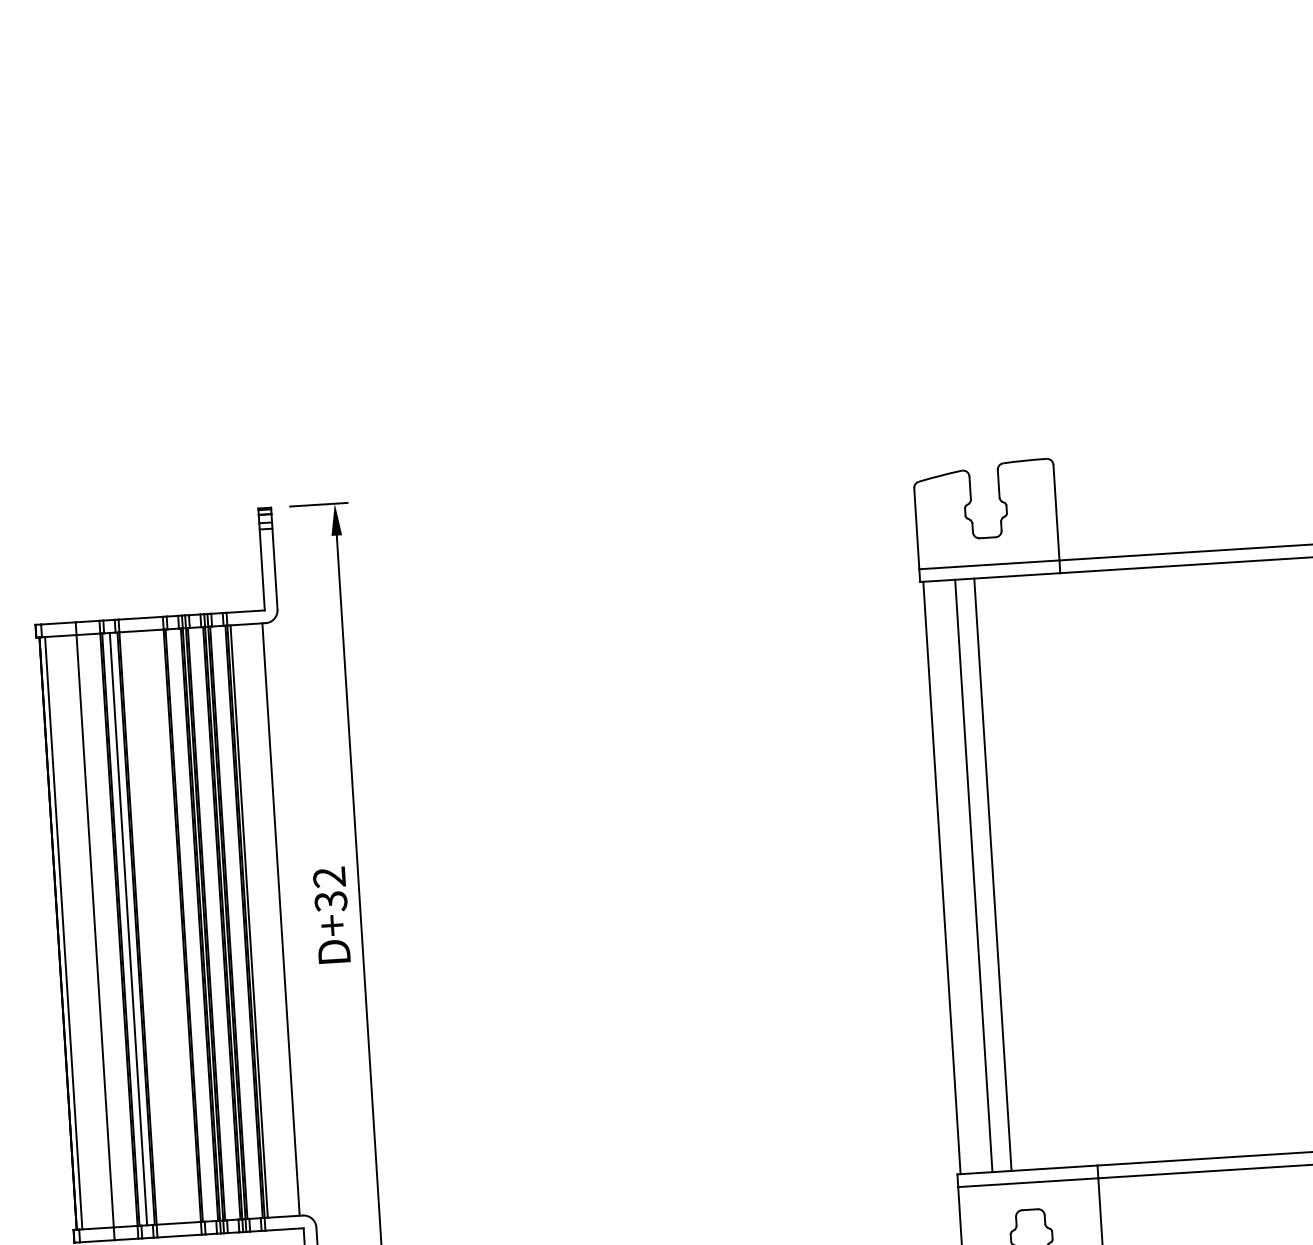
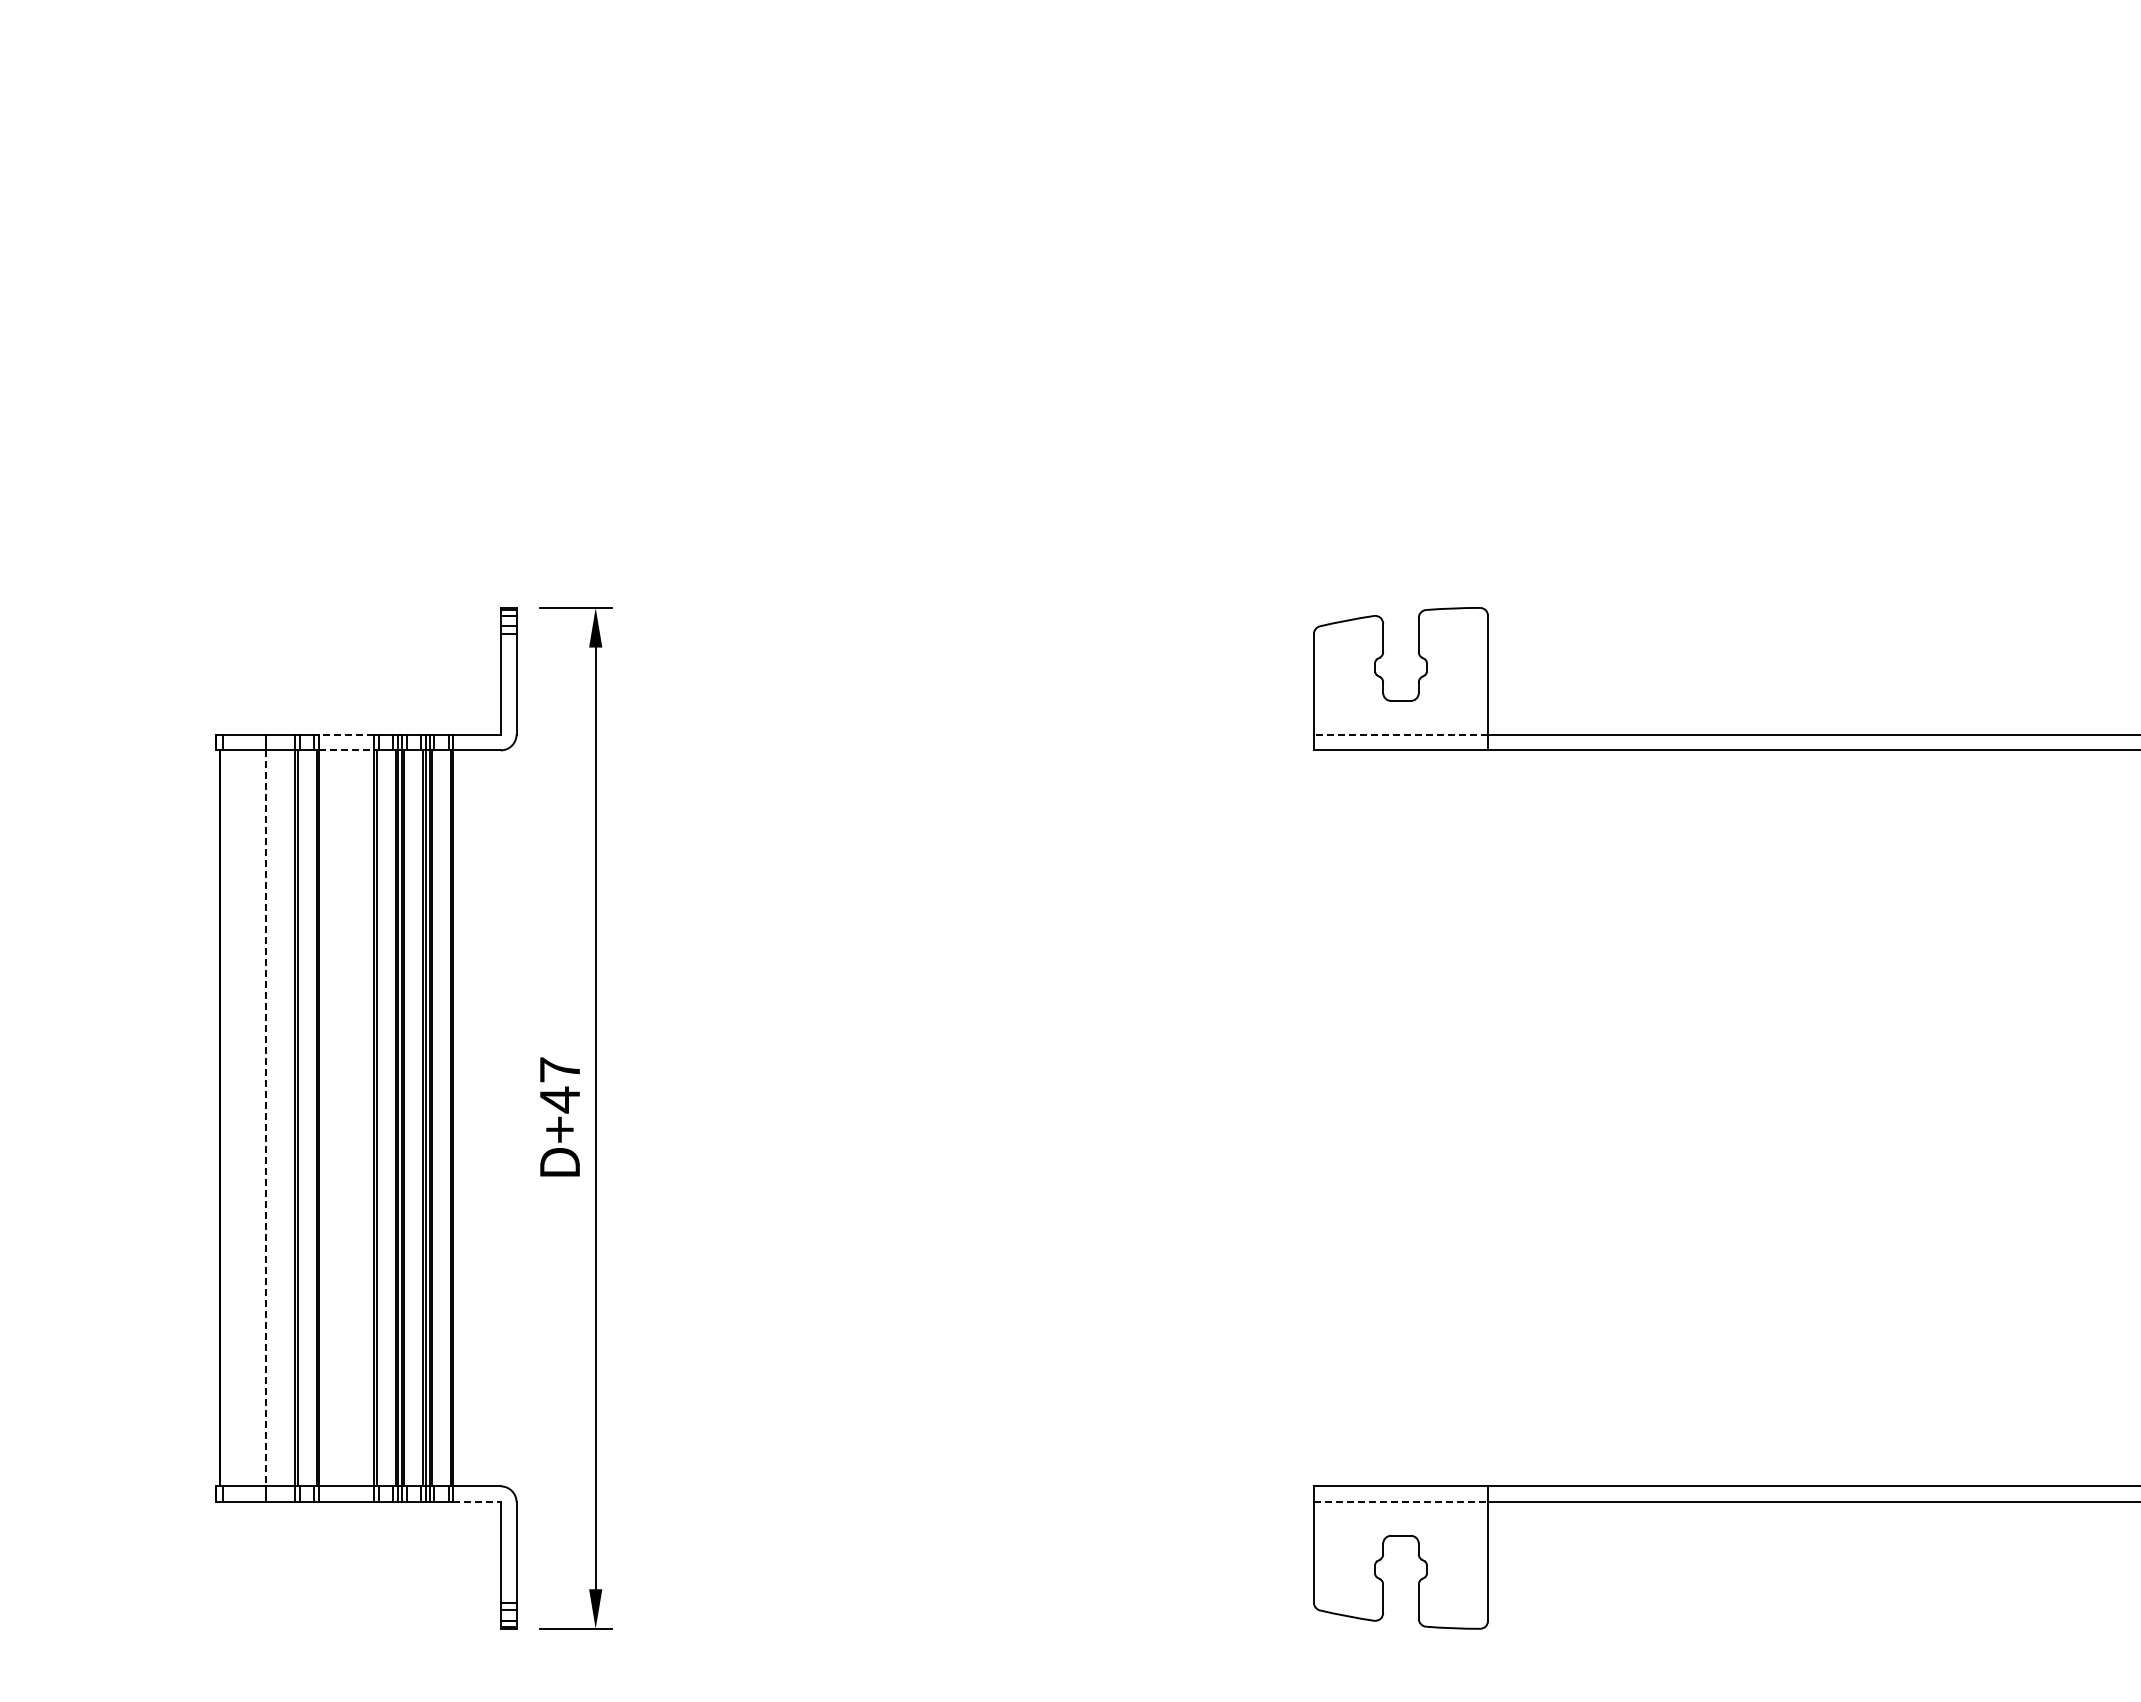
line: (989, 564) -> (1400, 734), solid -> dashed
line: (140, 618) -> (346, 734), solid -> dashed
line: (142, 631) -> (347, 750), solid -> dashed
line: (993, 874) -> (1381, 1118), removed
line: (973, 876) -> (1357, 1118), removed
line: (941, 878) -> (1317, 1118), removed
text: (329, 889) -> (559, 1085), D+32 -> D+47
line: (280, 919) -> (496, 1118), removed
line: (249, 921) -> (457, 1118), removed
line: (128, 929) -> (307, 1118), removed
line: (94, 931) -> (265, 1118), solid -> dashed
line: (63, 933) -> (226, 1118), removed
line: (1028, 1182) -> (1401, 1502), solid -> dashed
line: (284, 1229) -> (477, 1502), solid -> dashed

